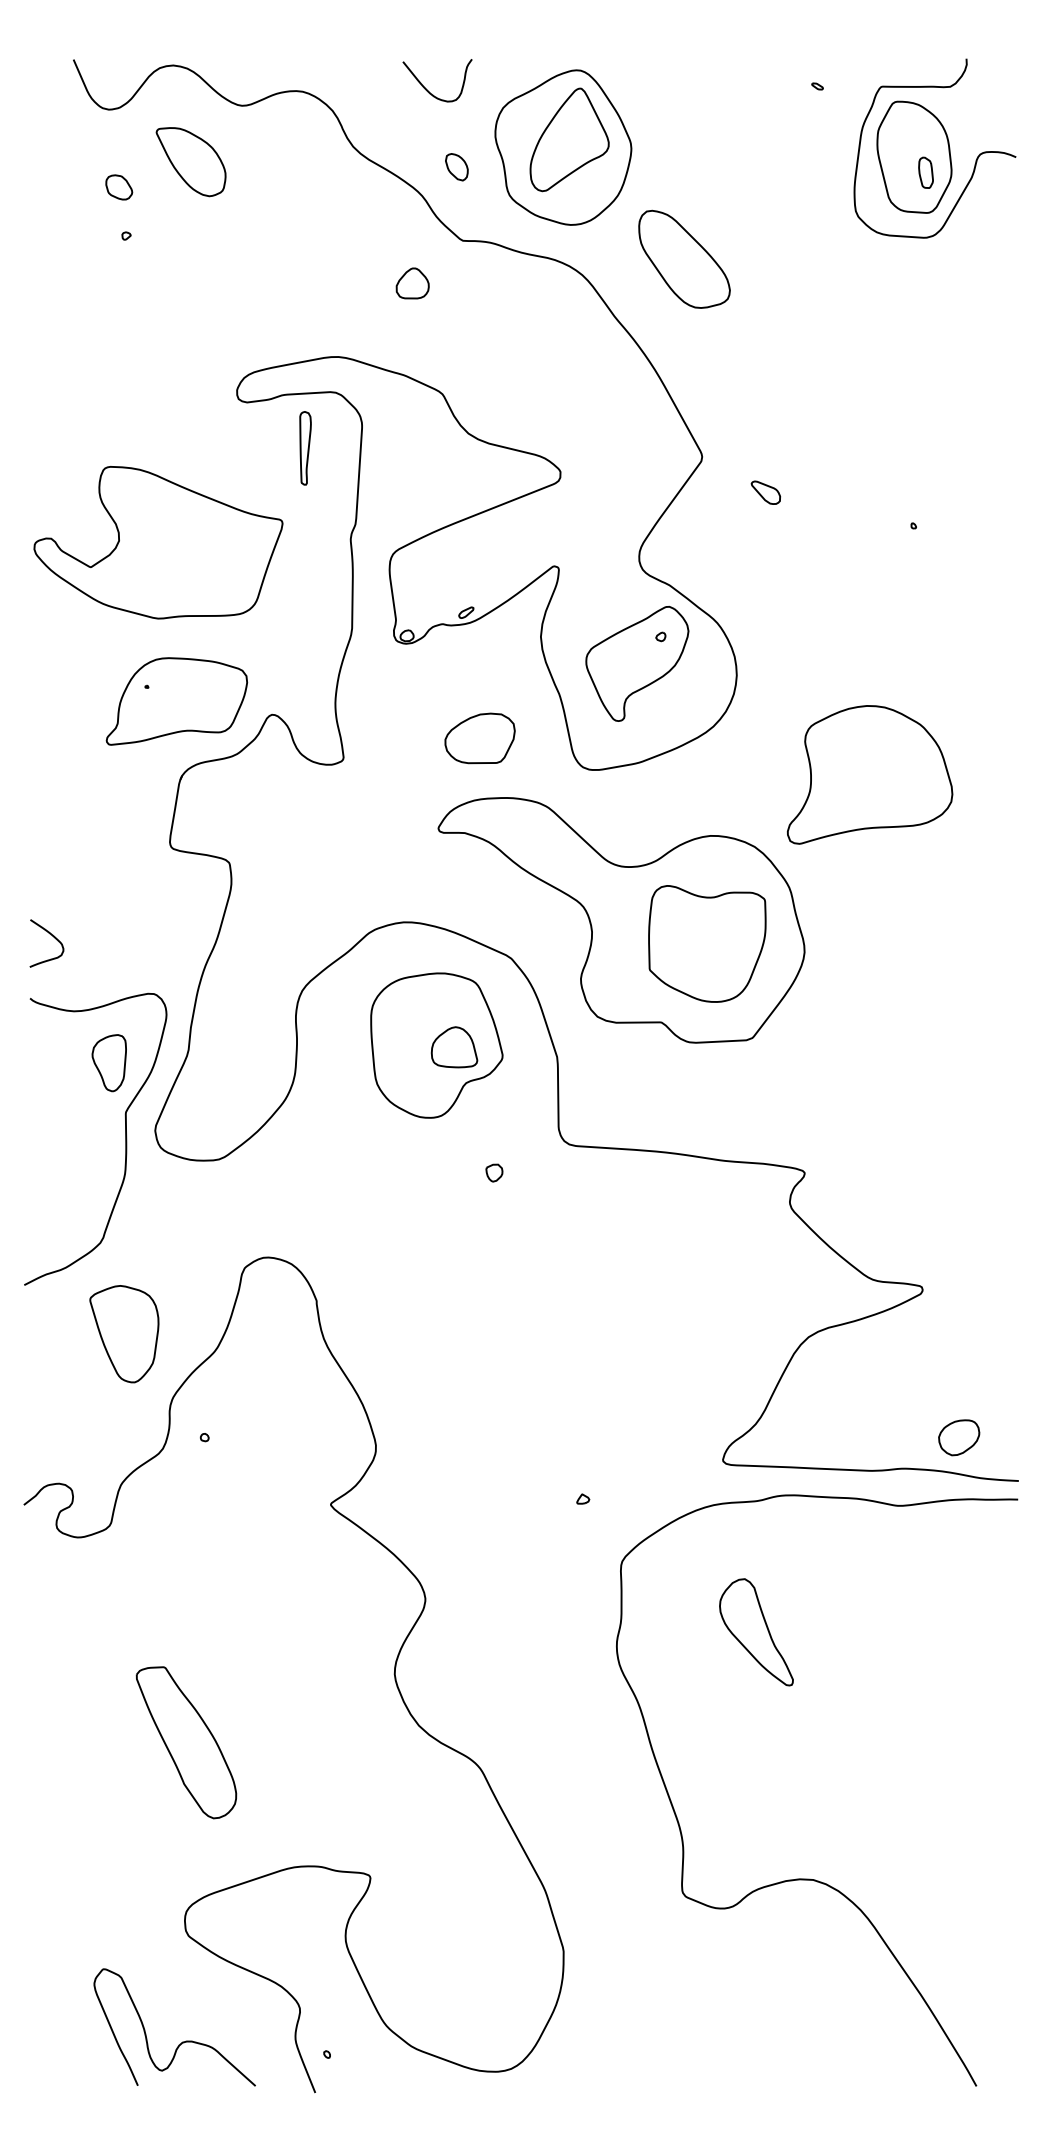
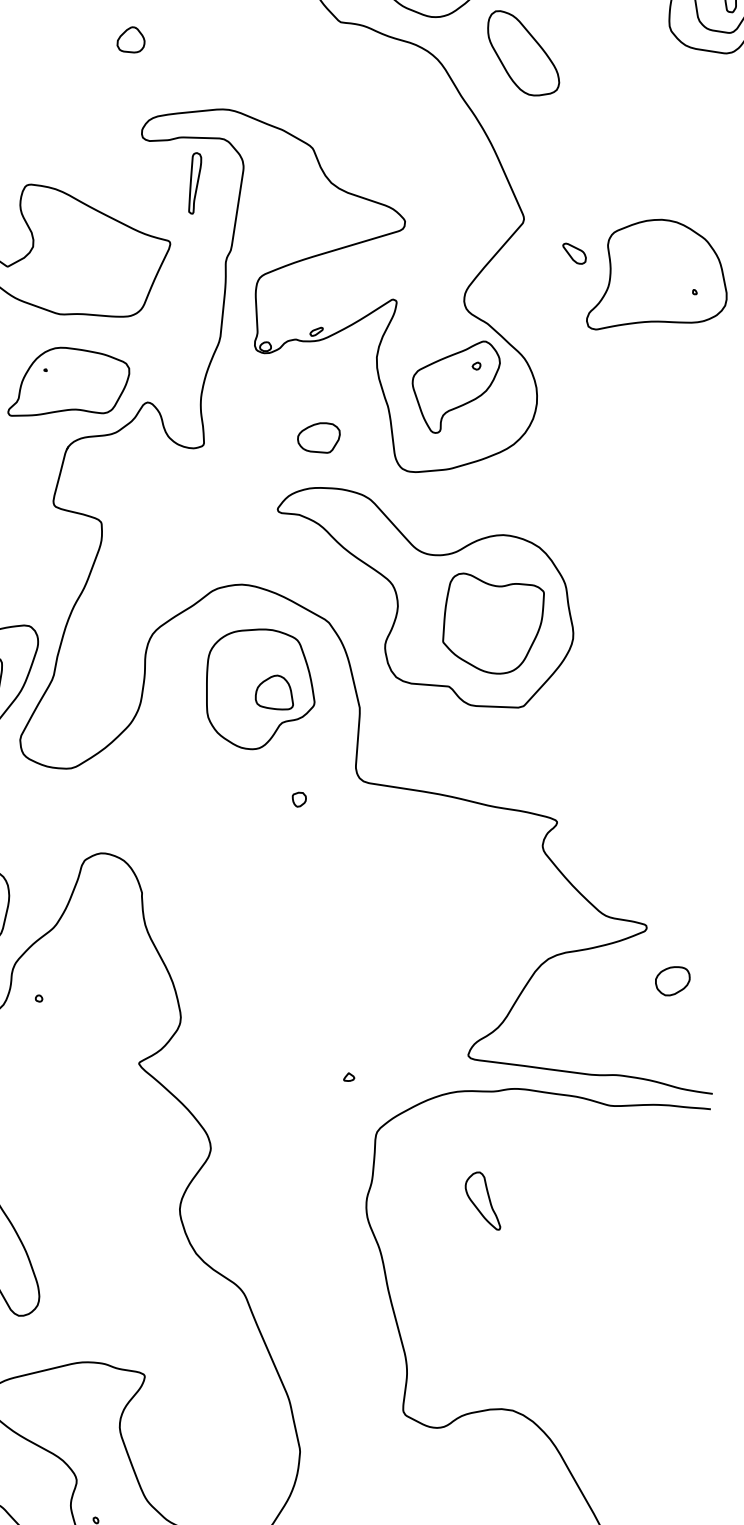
part: (412, 283) -> (131, 39), moved
part: (479, 738) -> (318, 437), size x0.71
part: (870, 774) -> (659, 277), moved
part: (959, 1437) -> (672, 981), moved
part: (755, 1632) -> (482, 1200), size x0.62

